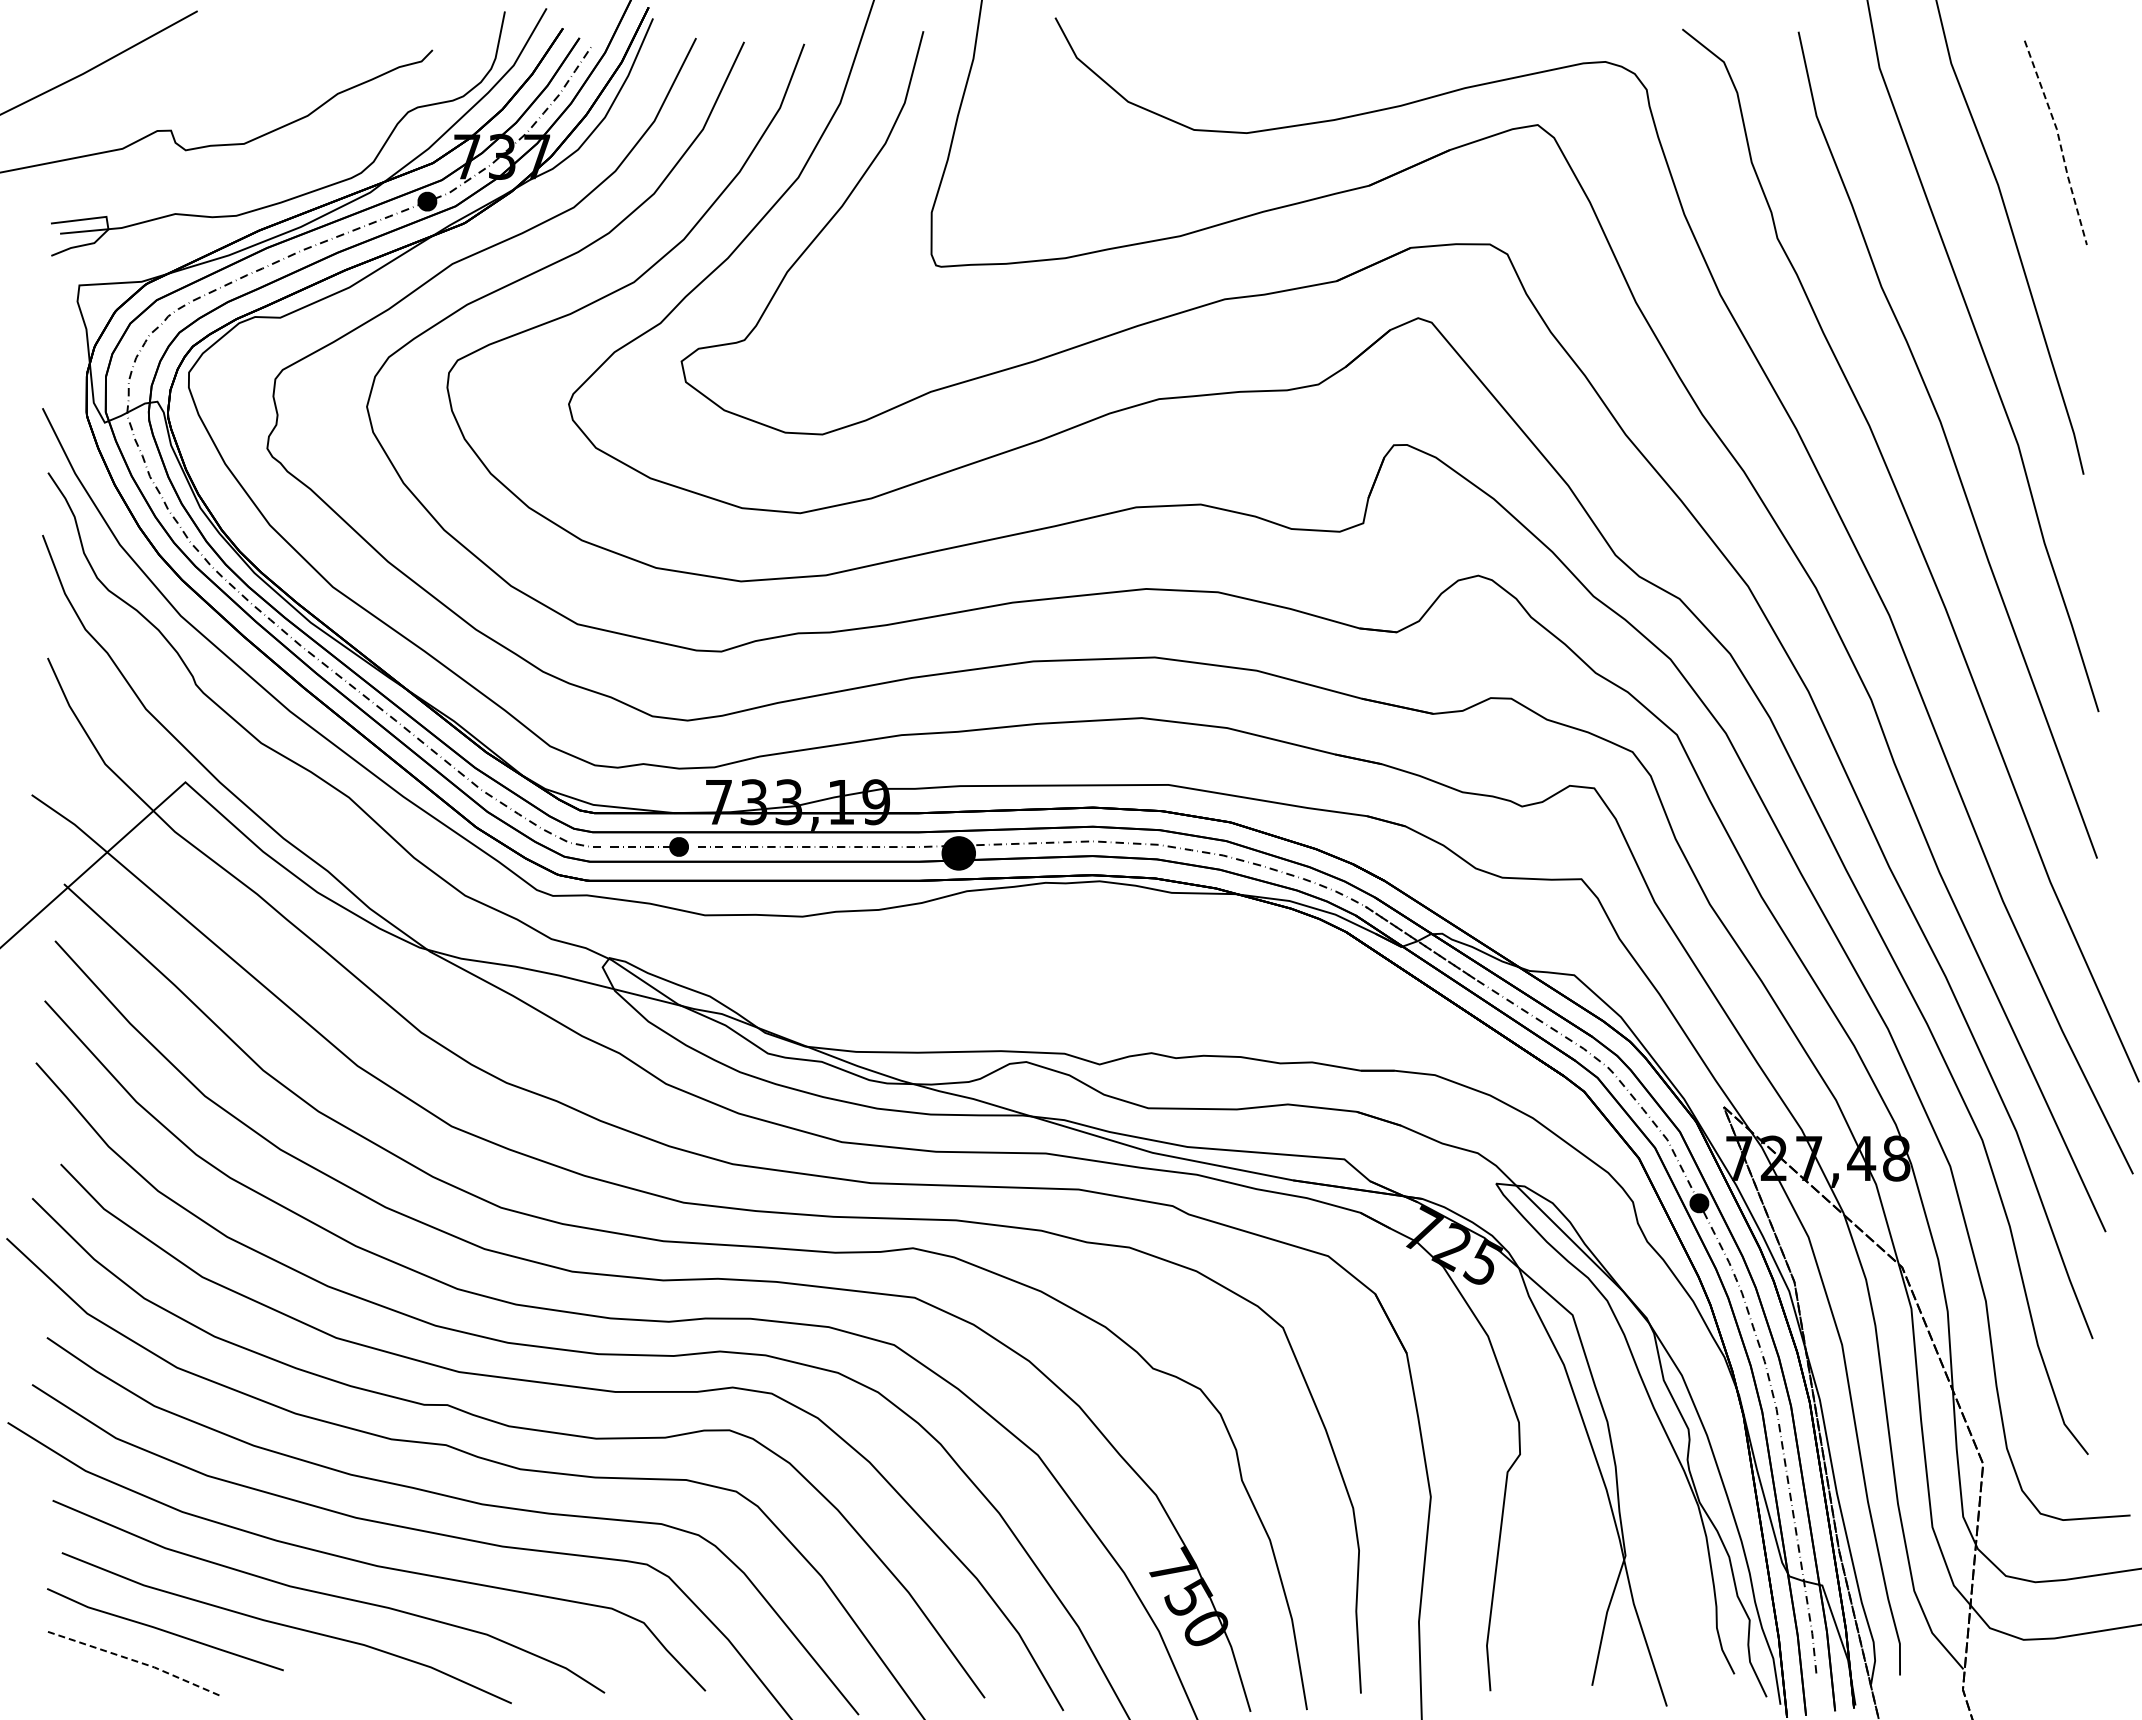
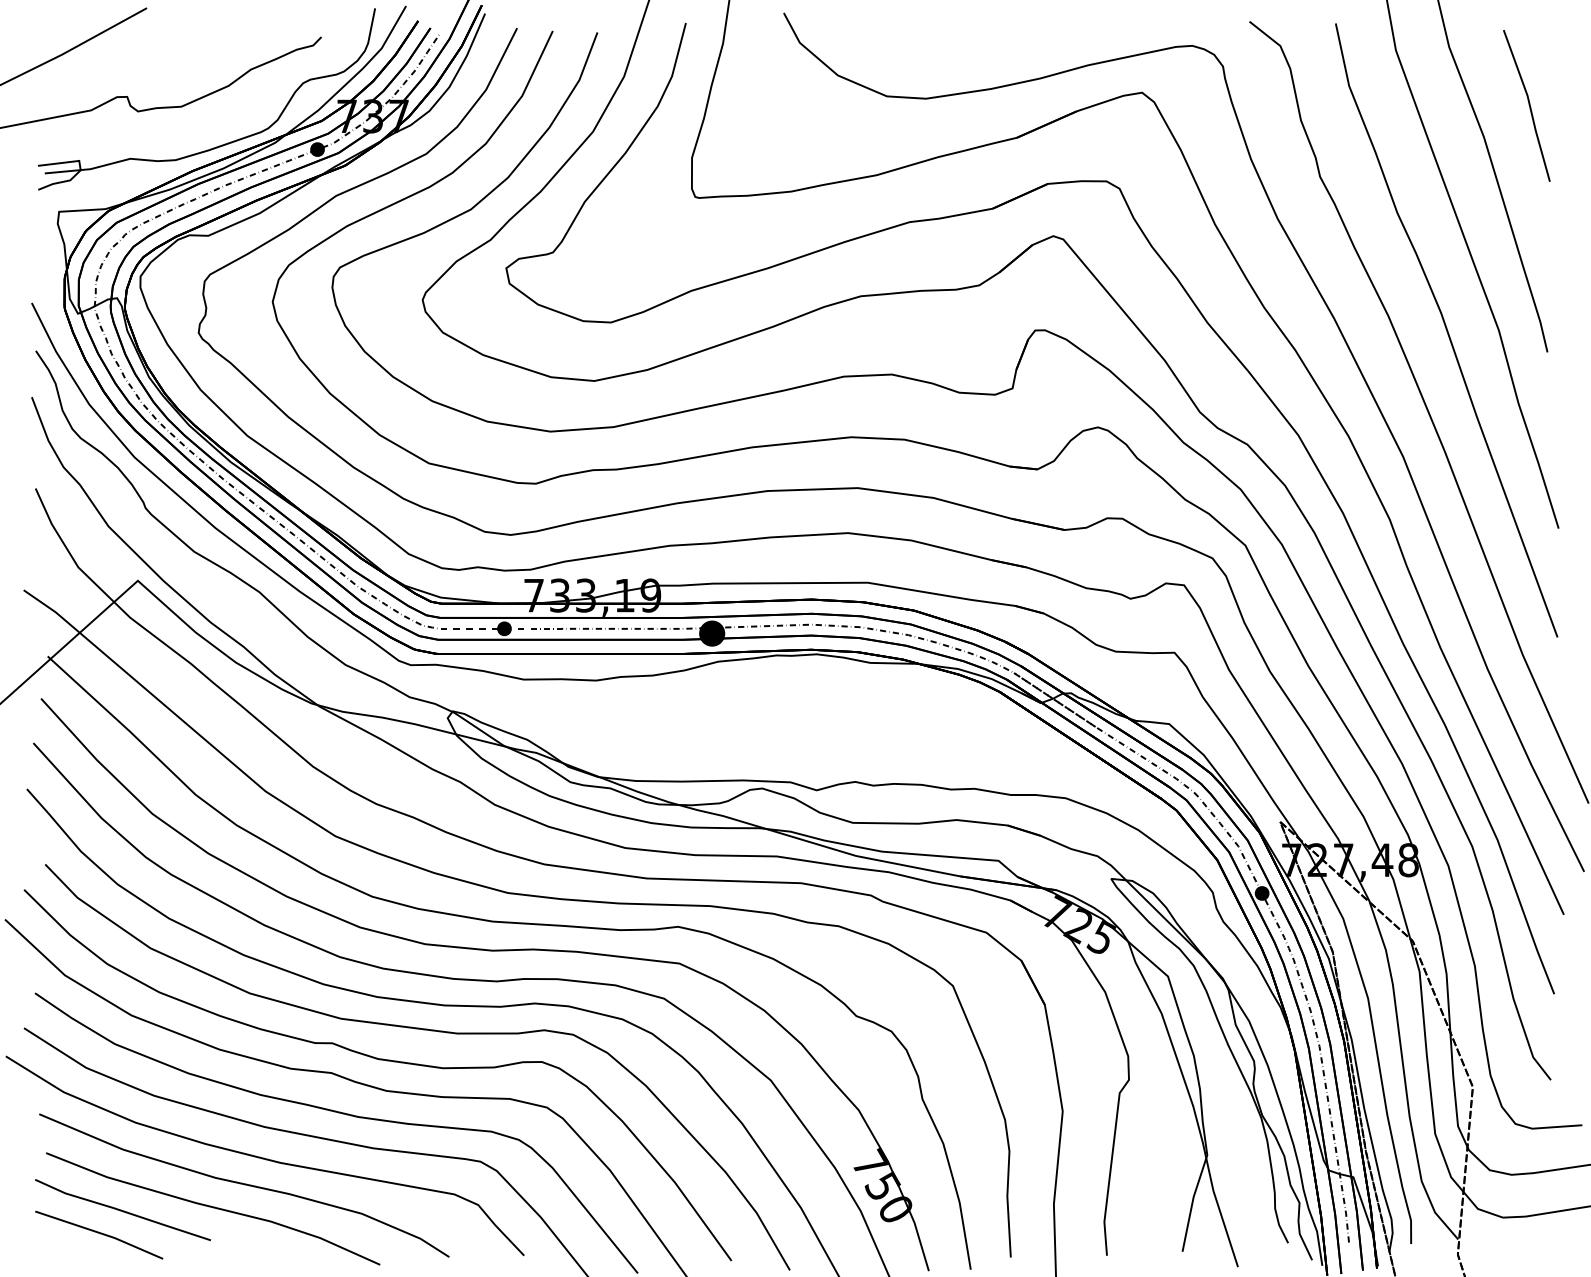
line: (2059, 141) -> (1529, 104), dashed -> solid
line: (134, 1660) -> (100, 1232), dashed -> solid

